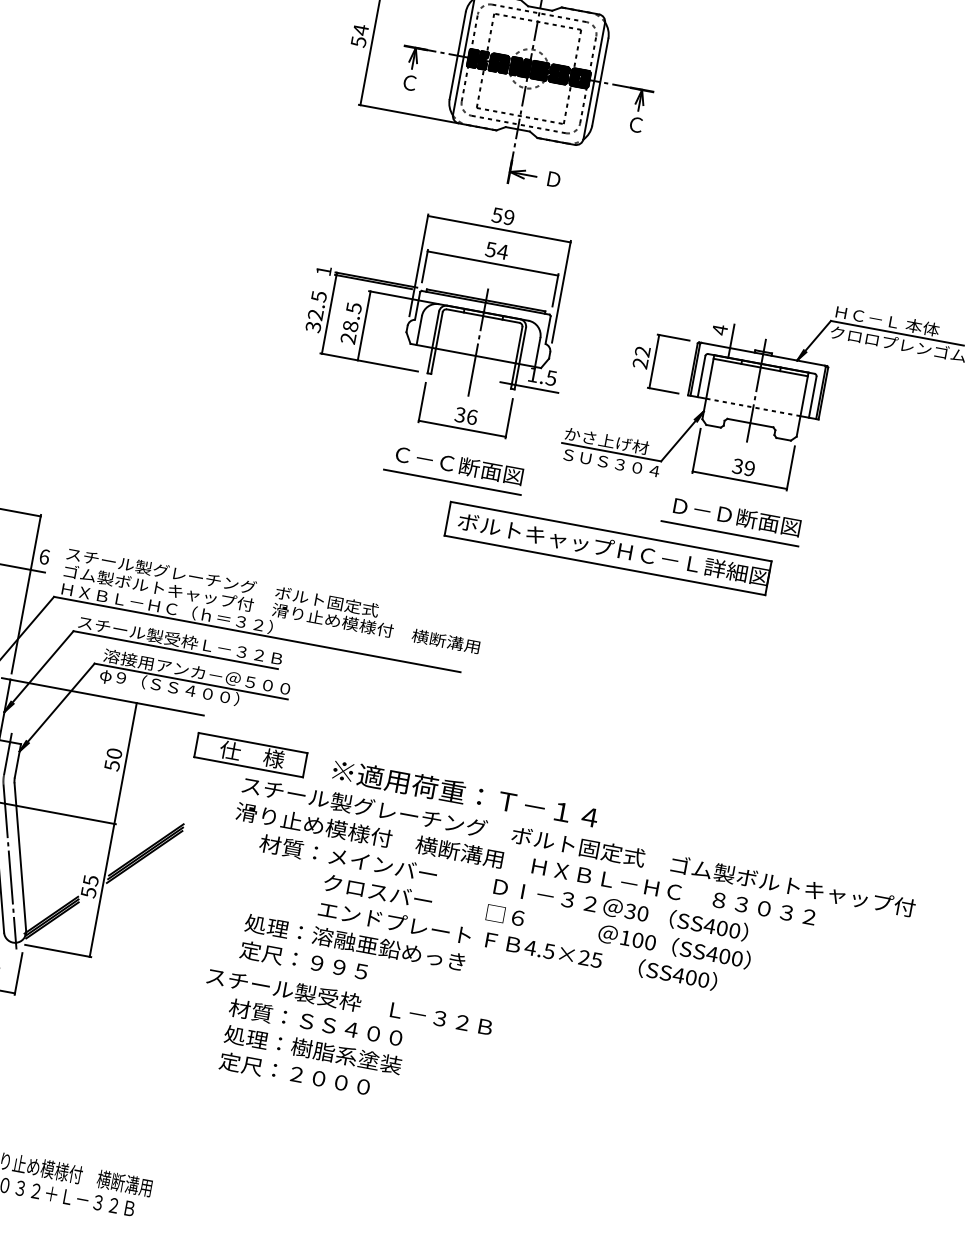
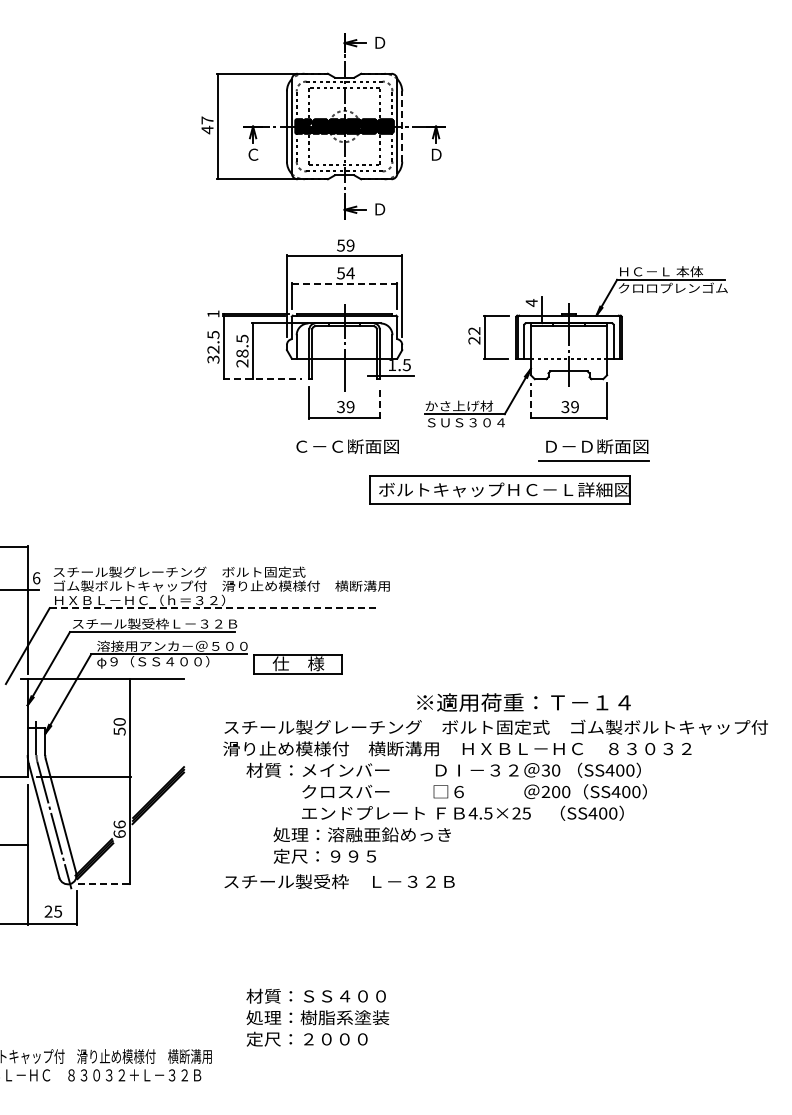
text: (359, 36) -> (207, 125), 54 -> 47
line: (600, 82) -> (402, 126), solid -> dashed
text: (636, 124) -> (436, 154), Ｃ -> Ｄ
line: (492, 263) -> (344, 283), solid -> dashed
line: (369, 362) -> (262, 379), solid -> dashed
text: (471, 417) -> (350, 407), 36 -> 39
line: (508, 418) -> (379, 402), solid -> dashed
line: (696, 450) -> (530, 400), solid -> dashed
line: (452, 481) -> (344, 460), removed
part: (731, 520) -> (593, 450), moved
part: (607, 547) -> (499, 489), moved
line: (257, 635) -> (214, 608), solid -> dashed
part: (250, 755) -> (297, 664), moved
text: (464, 793) -> (523, 702), moved
text: (89, 886) -> (119, 829), 55 -> 66
text: (625, 937) -> (545, 791), 100 -> 200
line: (58, 951) -> (104, 884), solid -> dashed
text: (351, 955) -> (361, 845), moved
text: (312, 1049) -> (317, 1017), moved

